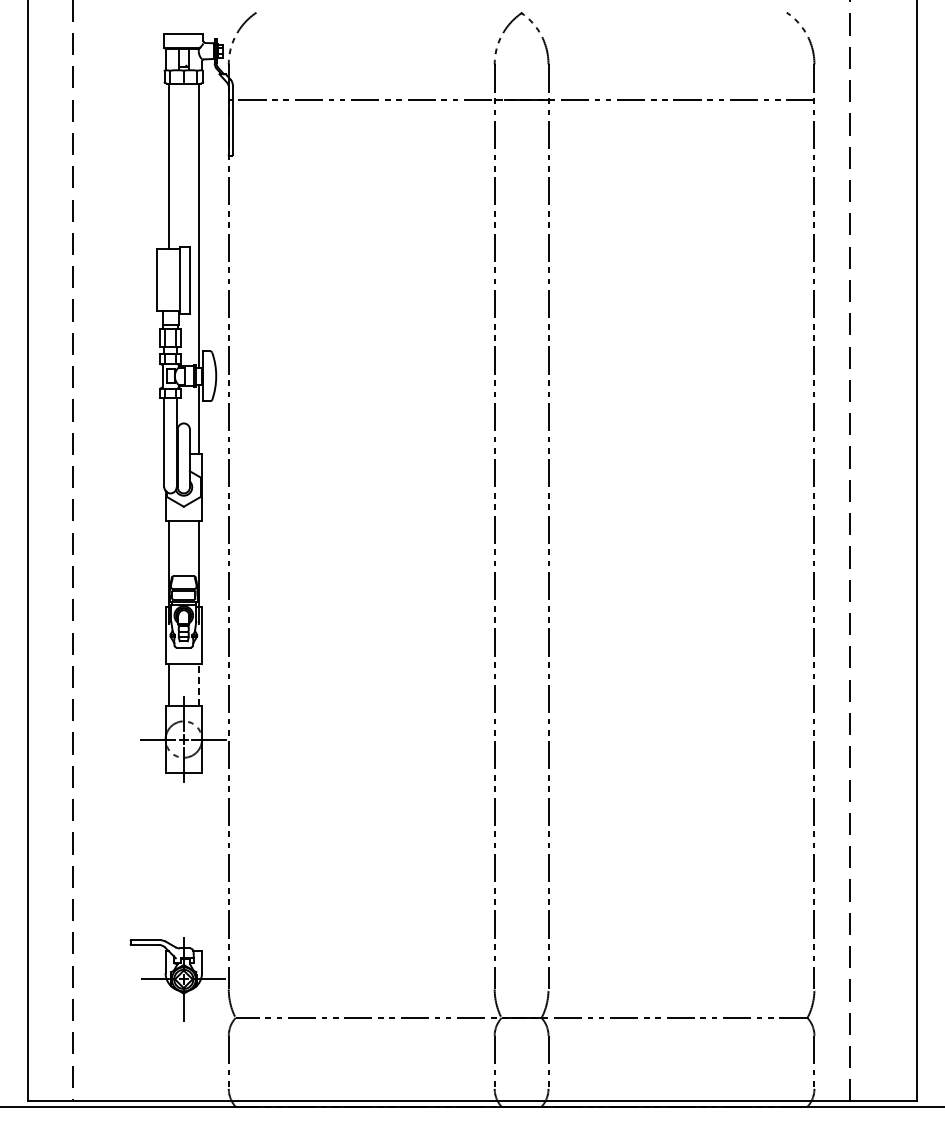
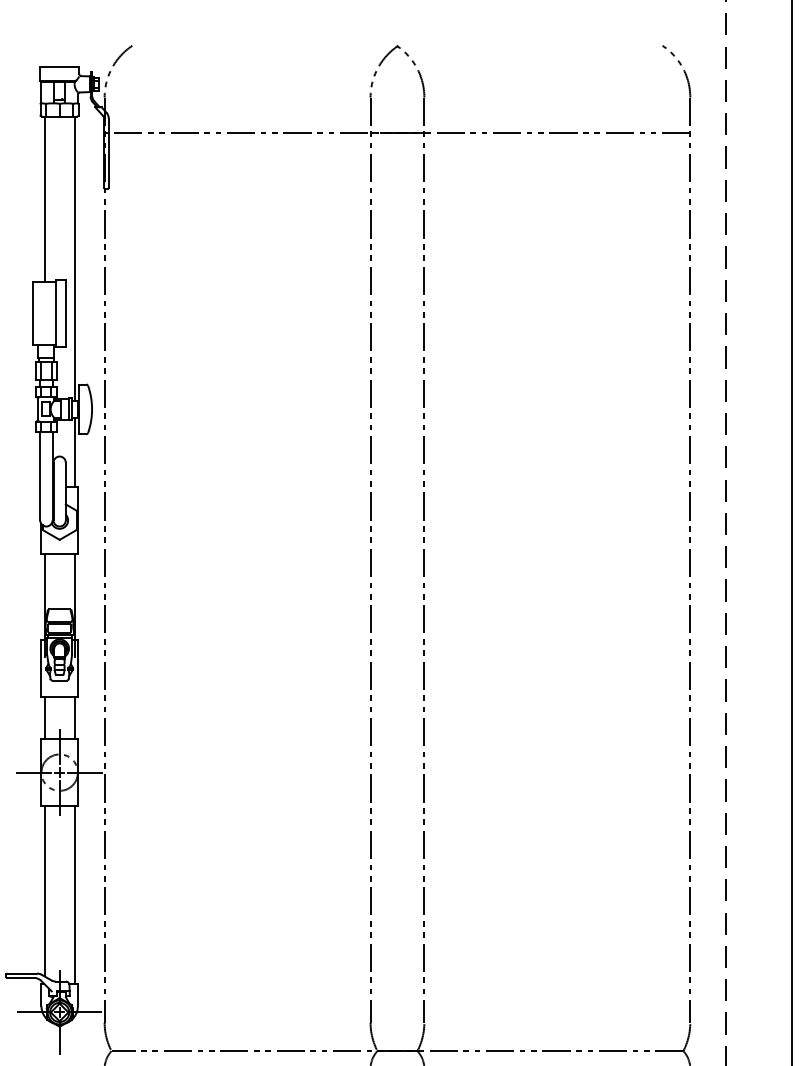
line: (198, 684) -> (74, 717), dashed -> solid
line: (168, 858) -> (44, 891), added
line: (198, 861) -> (74, 894), added

